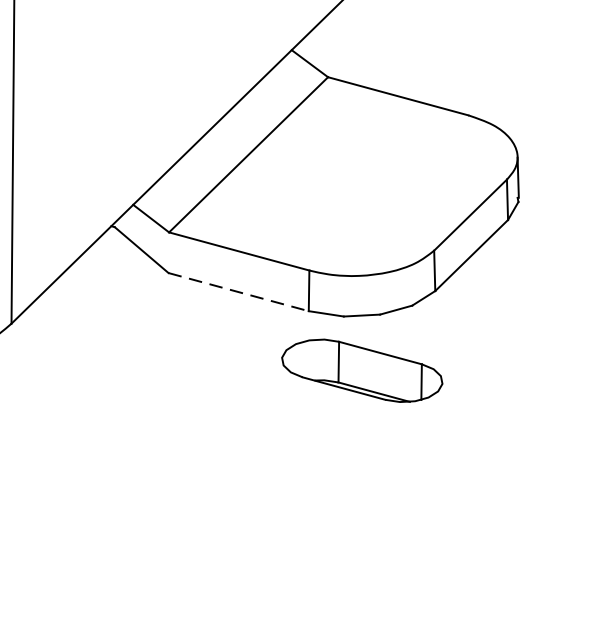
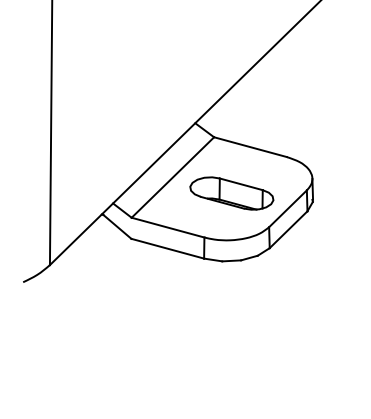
line: (238, 291) -> (167, 248), dashed -> solid
part: (361, 370) -> (231, 193), moved

